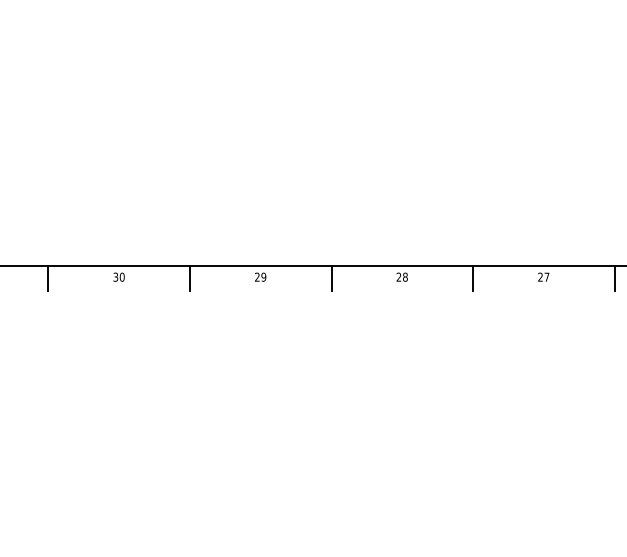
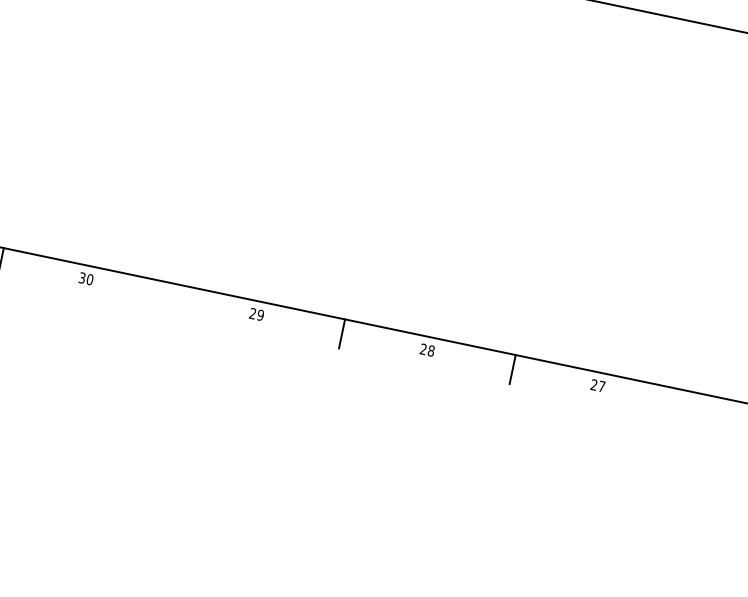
line: (190, 278) -> (171, 298), removed
line: (614, 278) -> (682, 405), removed

